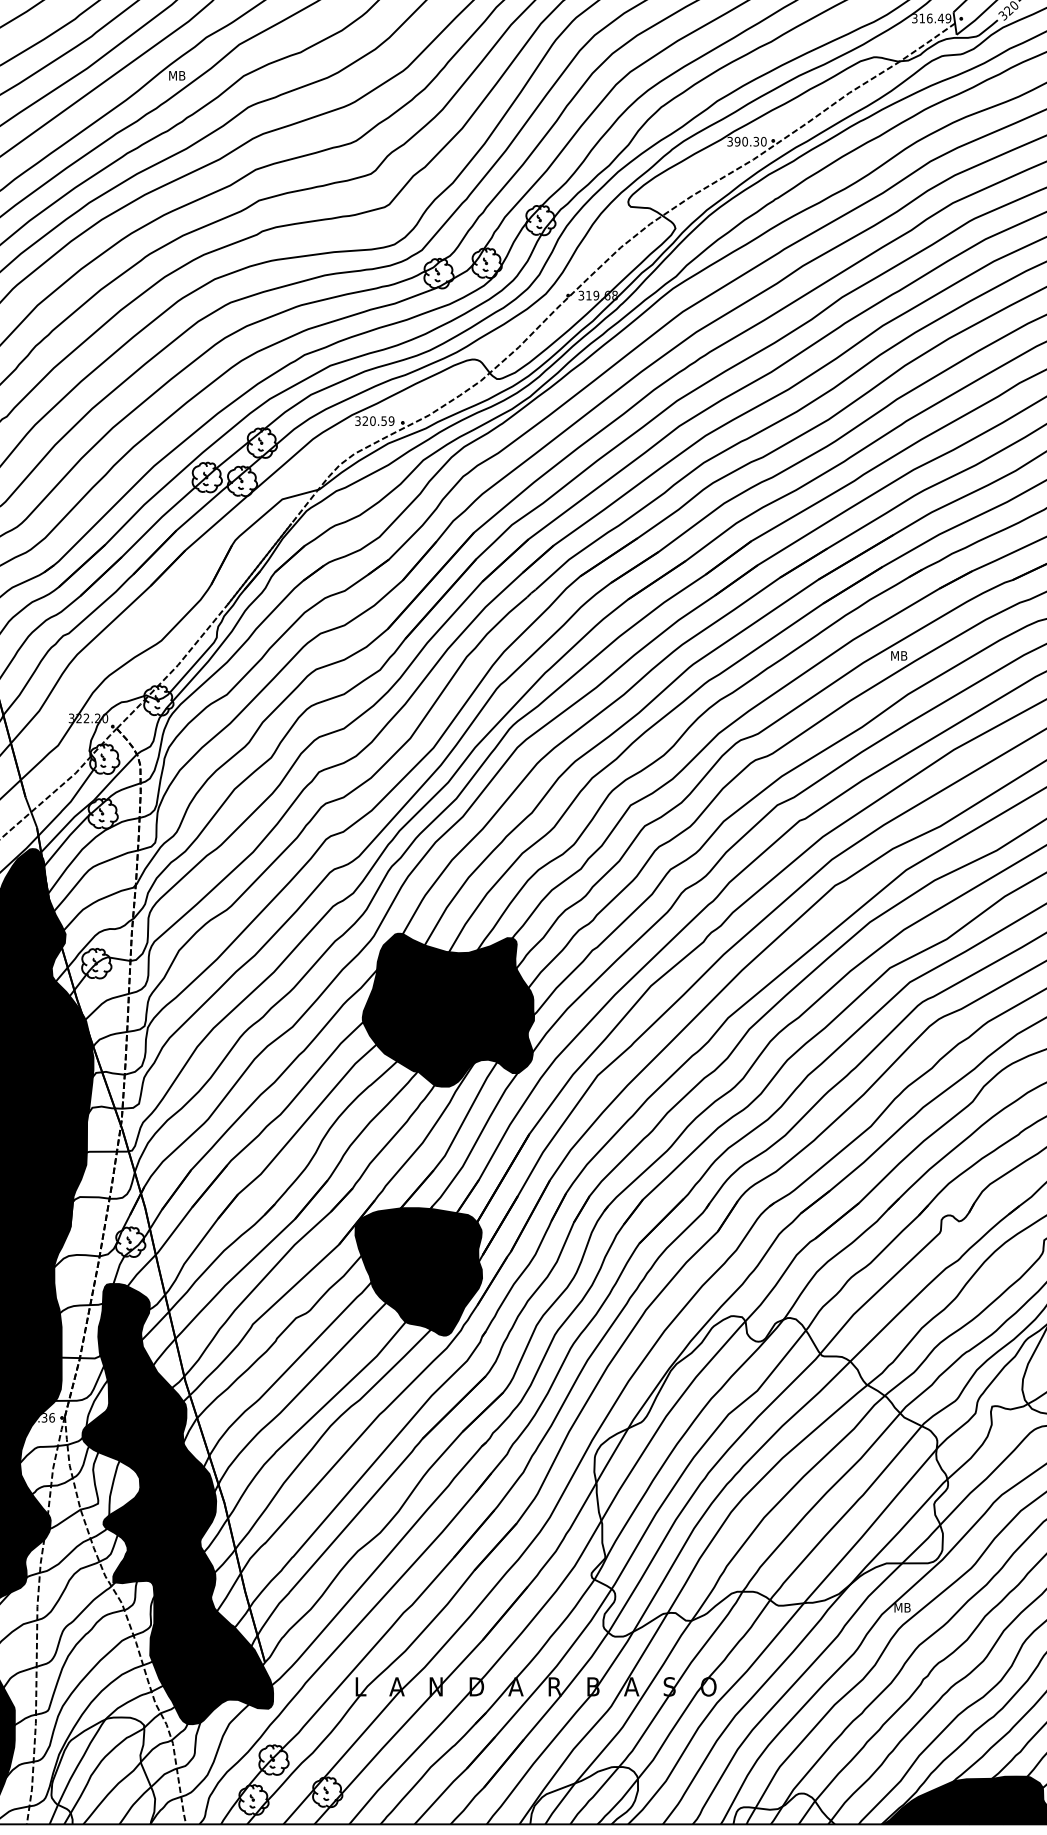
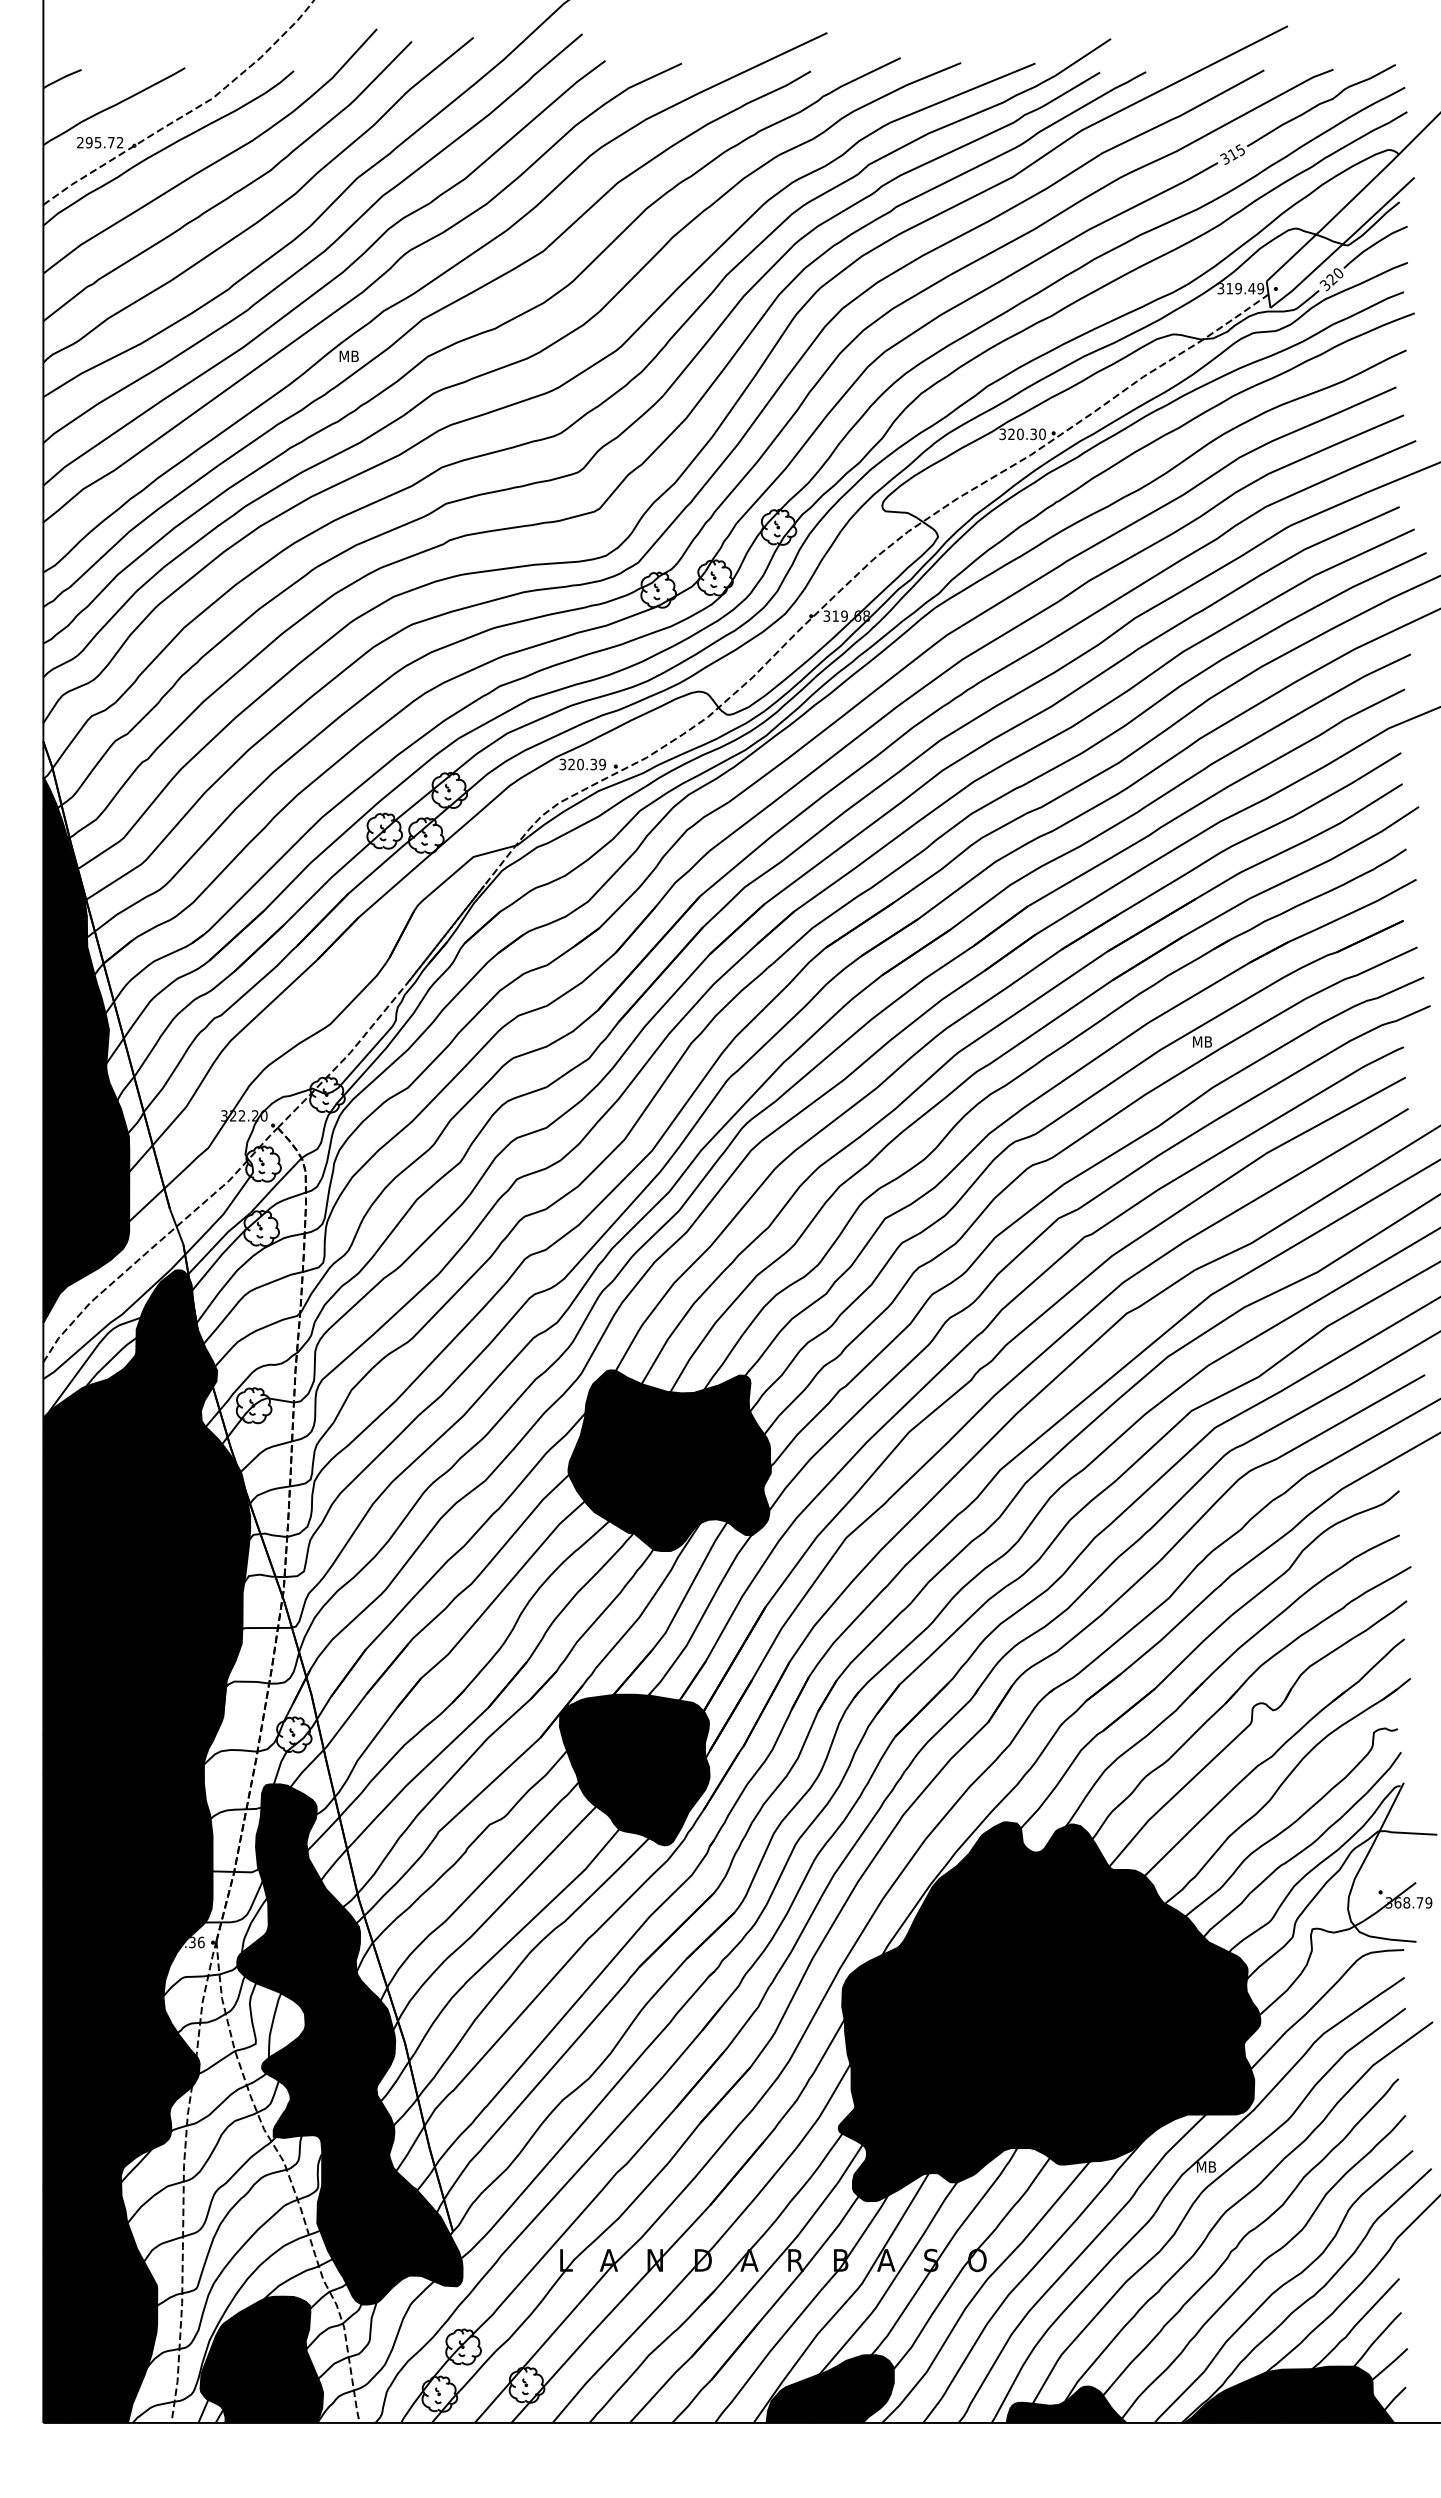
text: (929, 18) -> (1238, 288), 316.49 -> 319.49
text: (737, 141) -> (1011, 434), 390.30 -> 320.30
text: (383, 420) -> (593, 763), 320.59 -> 320.39
fill: (769, 1476) -> (1049, 2011), added
fill: (103, 1770) -> (261, 2359), added
fill: (583, 1795) -> (829, 2388), added
fill: (784, 1808) -> (1066, 2404), added

